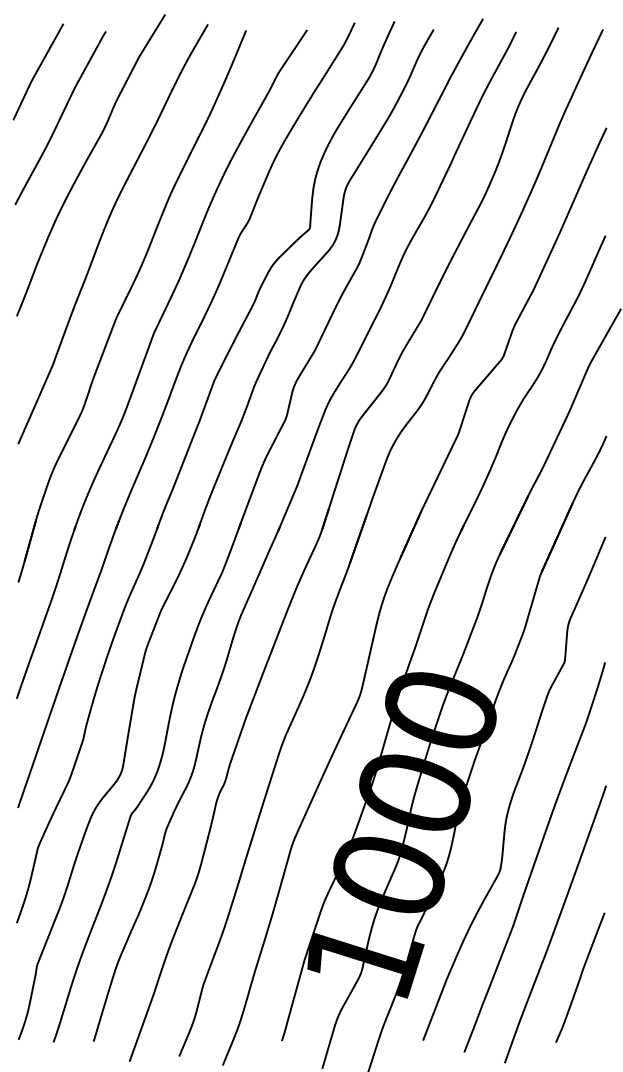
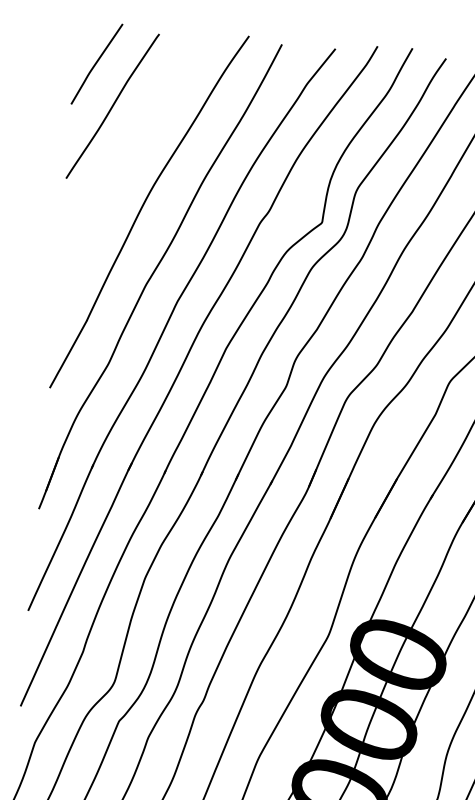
curve: (87, 161) -> (132, 146), removed

